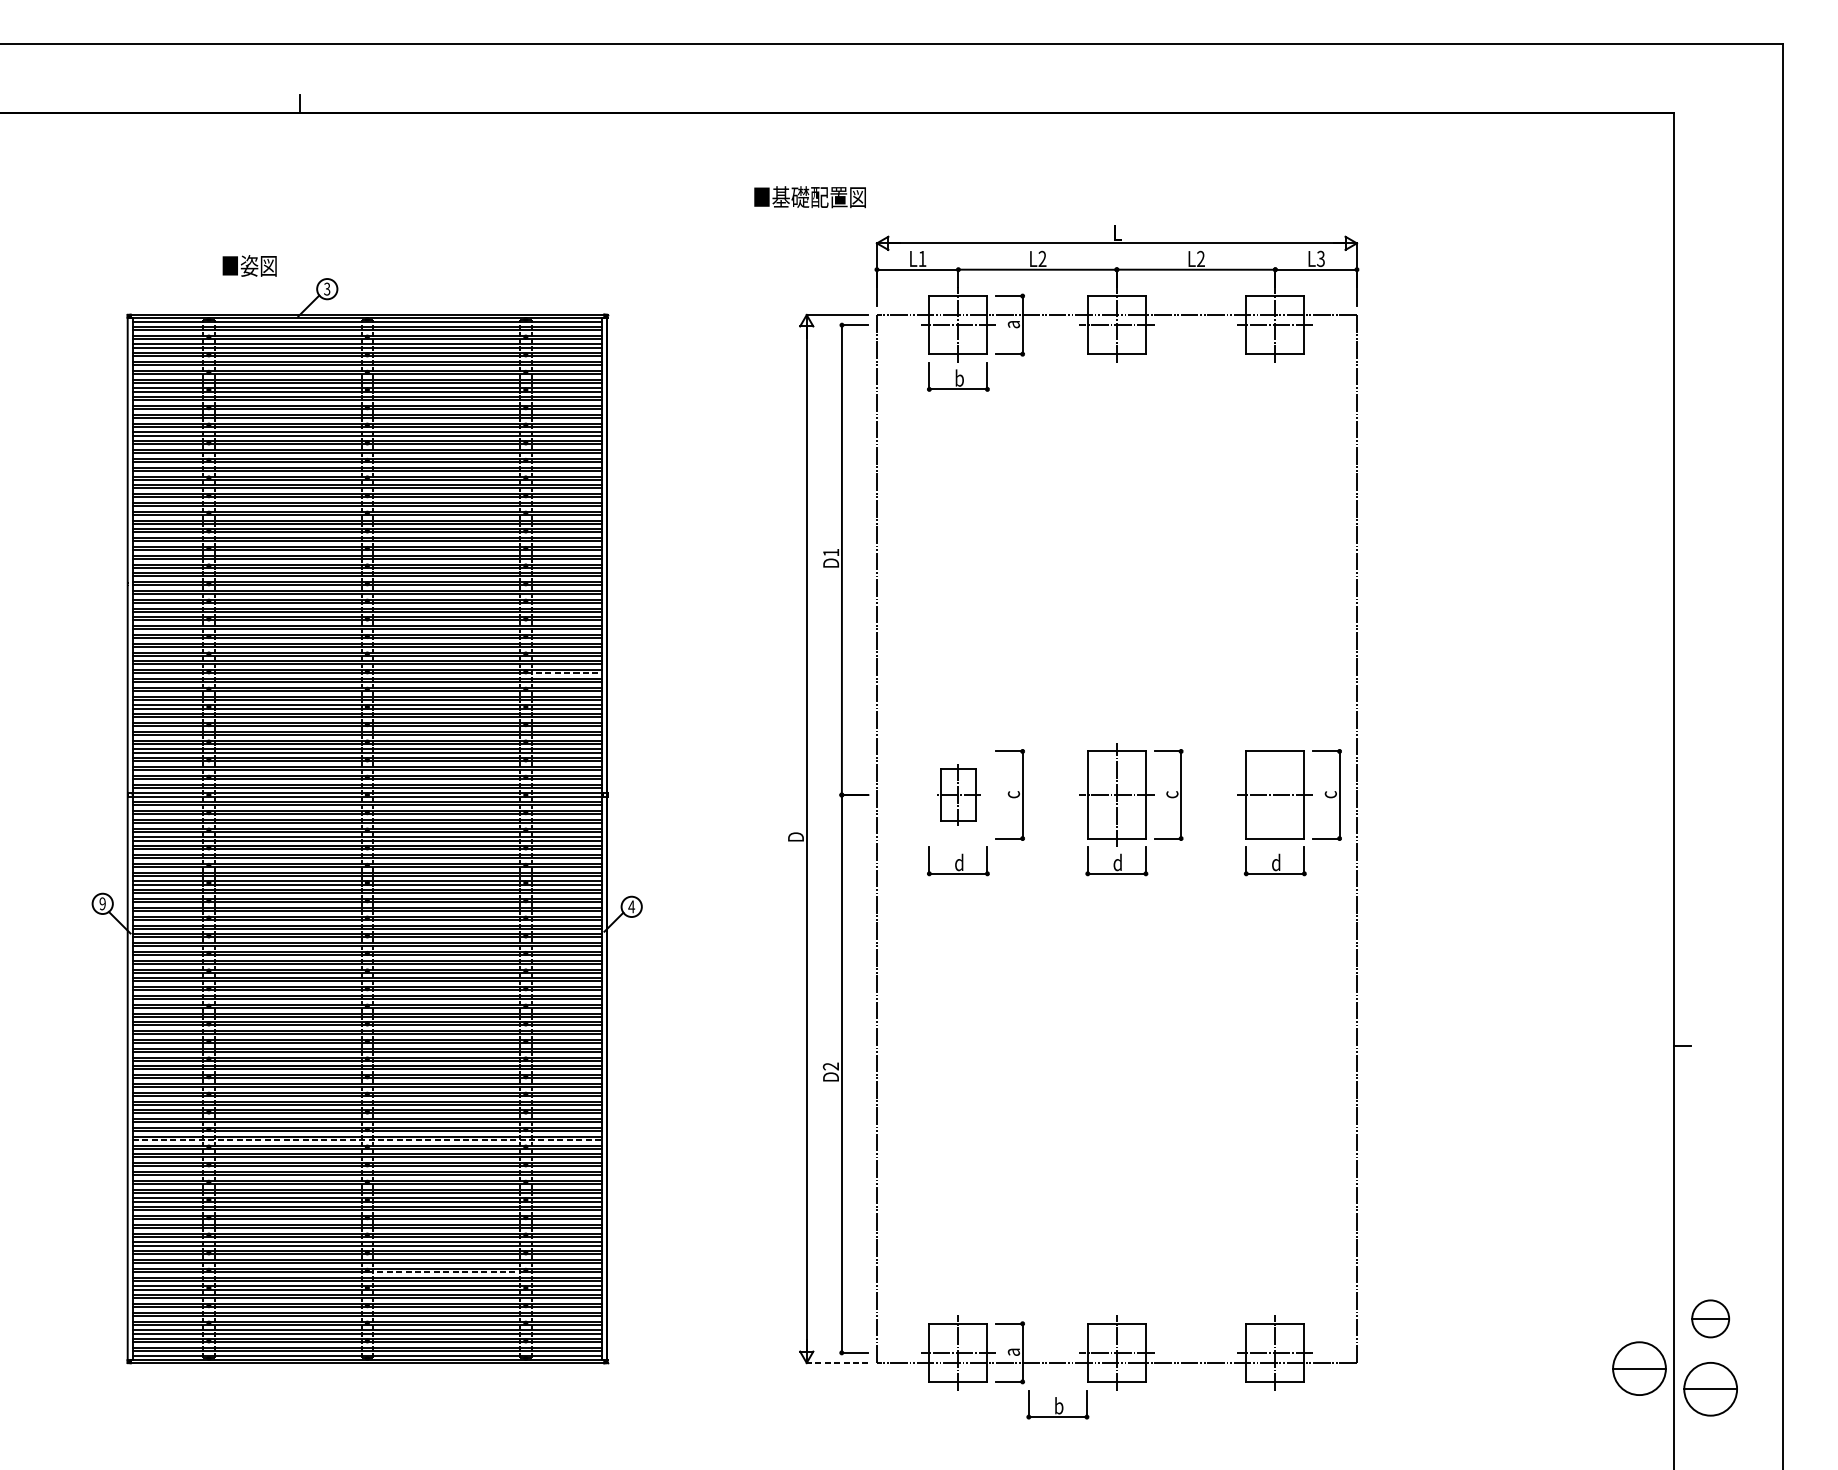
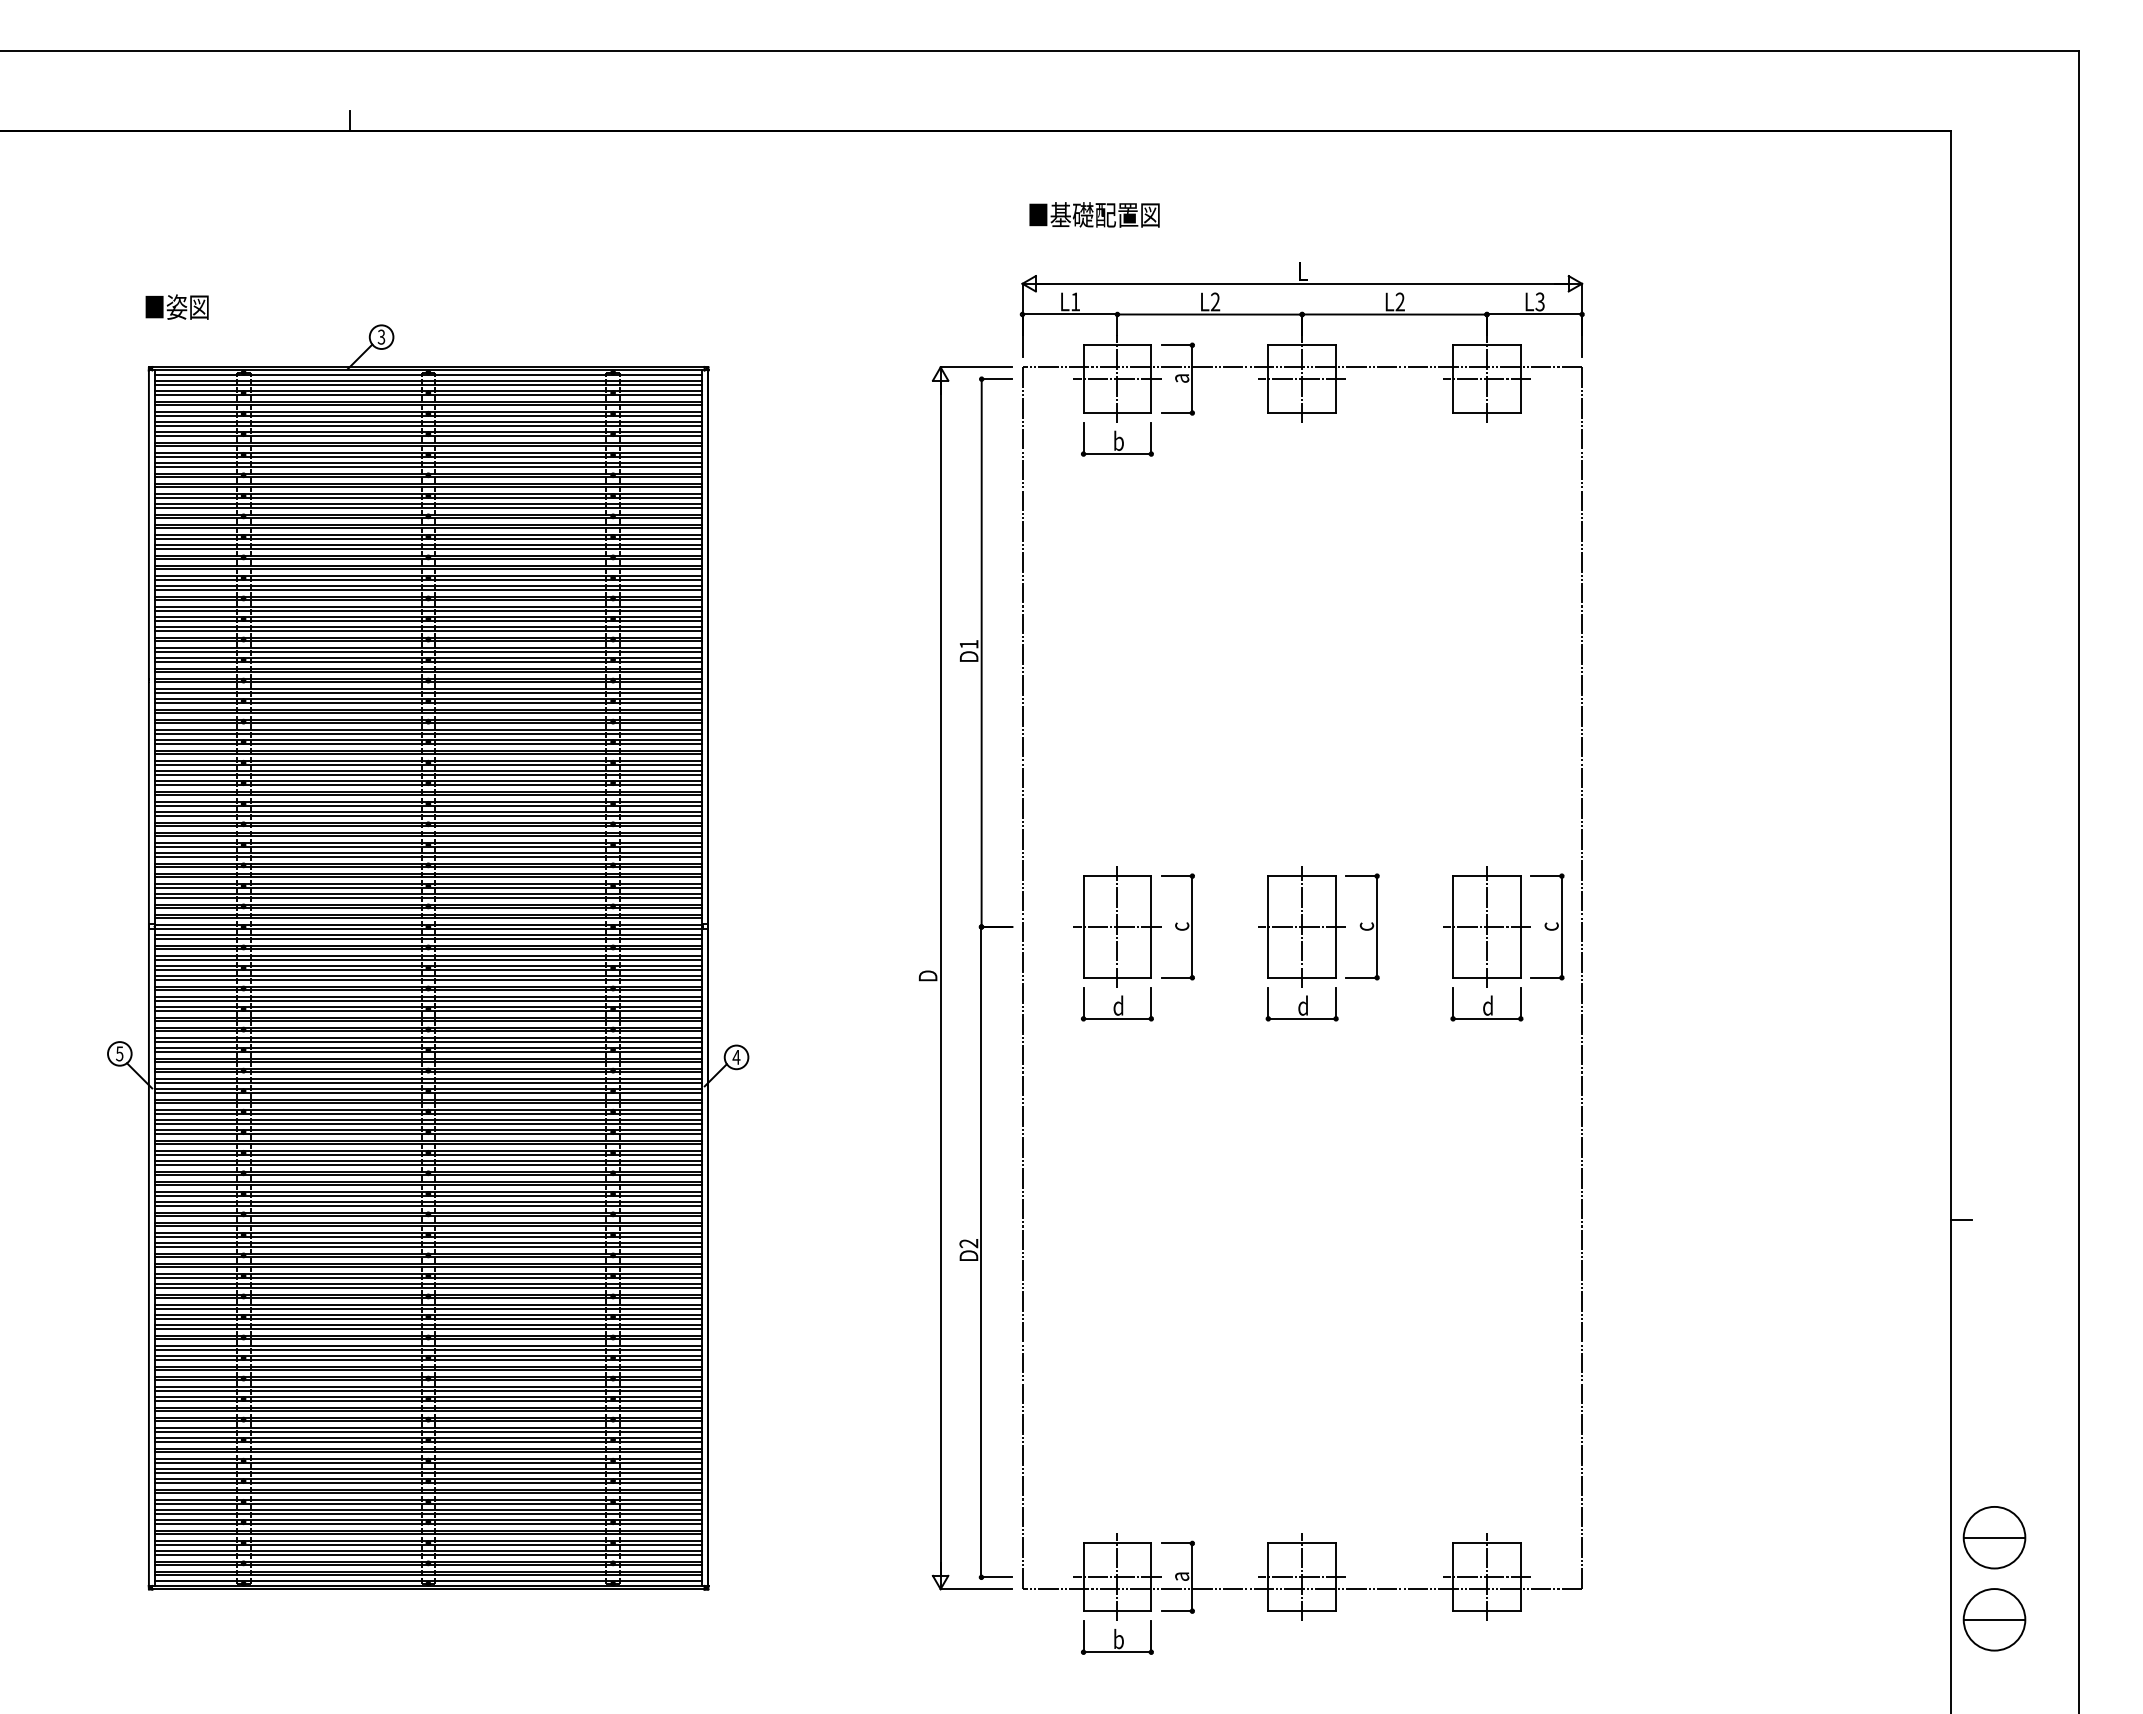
text: (810, 196) -> (1094, 214), moved
text: (249, 265) -> (176, 306), moved
line: (564, 673) -> (658, 785), dashed -> solid
part: (958, 794) -> (1117, 926), size x1.67
line: (1274, 794) -> (1486, 926), added
text: (102, 903) -> (119, 1053), 9 -> 5
line: (367, 1140) -> (428, 1329), dashed -> solid
line: (446, 1272) -> (520, 1483), dashed -> solid
part: (1710, 1318) -> (1994, 1537), size x1.43
line: (837, 1363) -> (976, 1589), dashed -> solid
part: (1639, 1368) -> (1911, 1595), removed
part: (1057, 1404) -> (1117, 1637), moved

